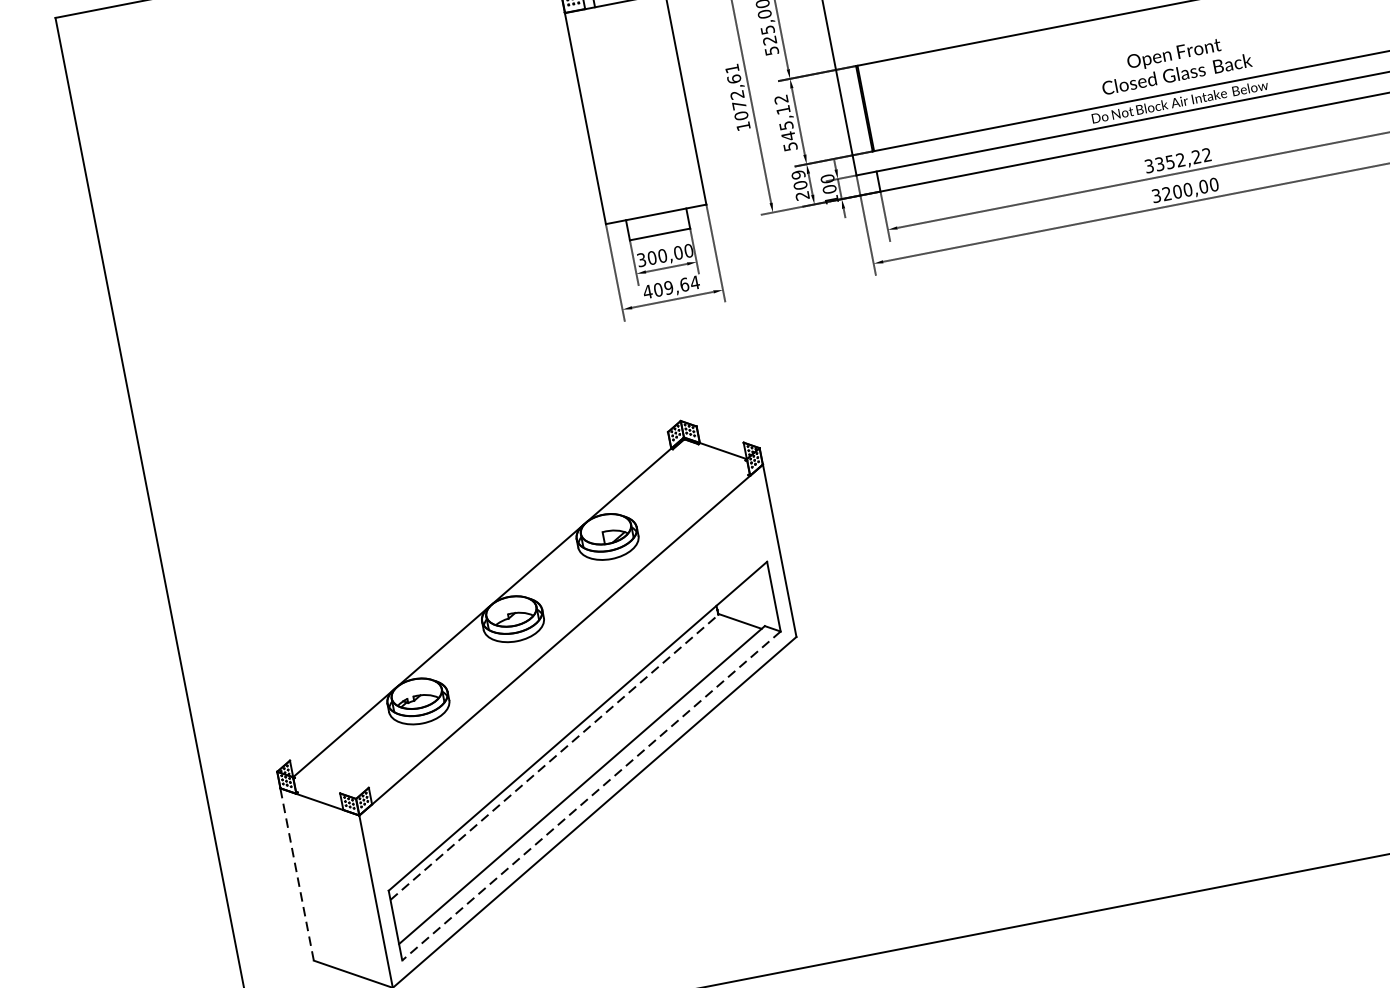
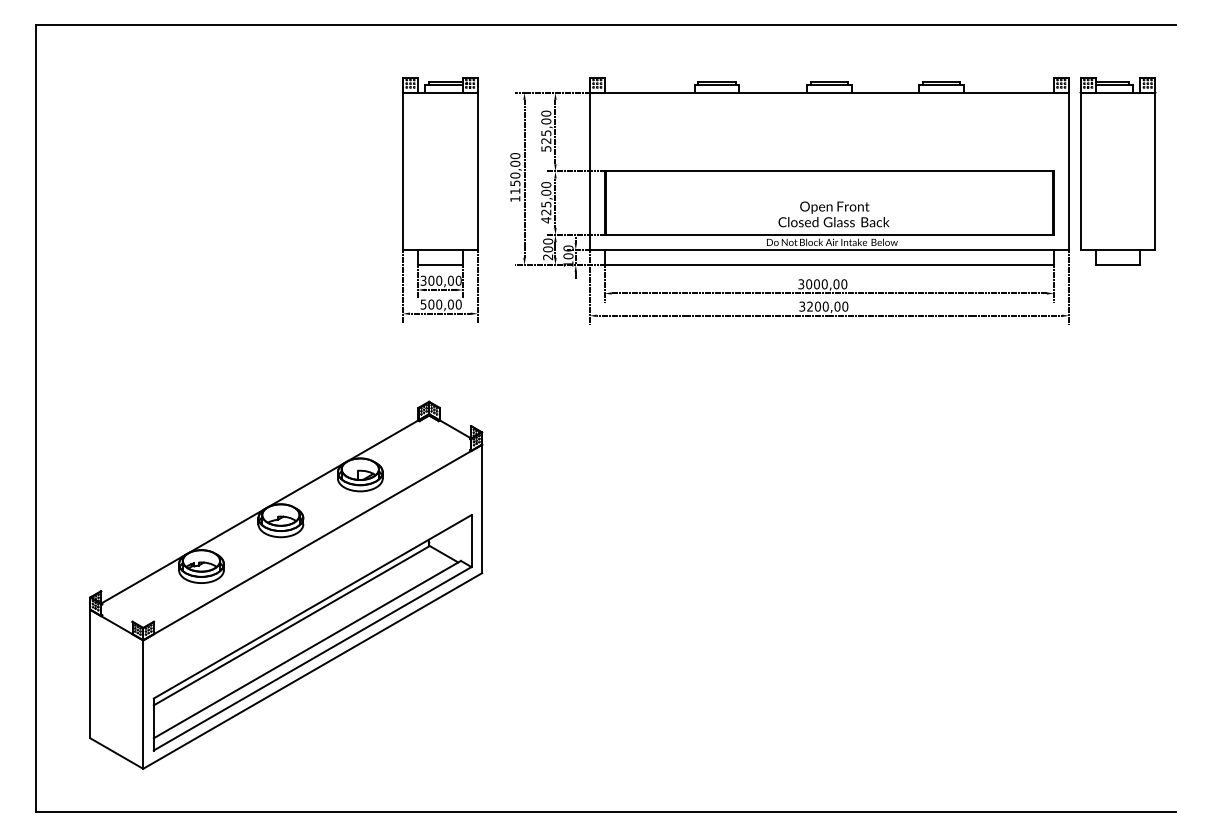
text: (737, 92) -> (515, 173), 1072,61 -> 1150,00
text: (786, 122) -> (546, 202), 545,12 -> 425,00
text: (1183, 159) -> (826, 284), 3352,22 -> 3000,00
text: (799, 174) -> (548, 241), 209 -> 200
text: (670, 287) -> (440, 304), 409,64 -> 500,00
line: (554, 756) -> (291, 625), dashed -> solid
line: (591, 797) -> (312, 659), dashed -> solid
line: (297, 873) -> (90, 673), dashed -> solid

